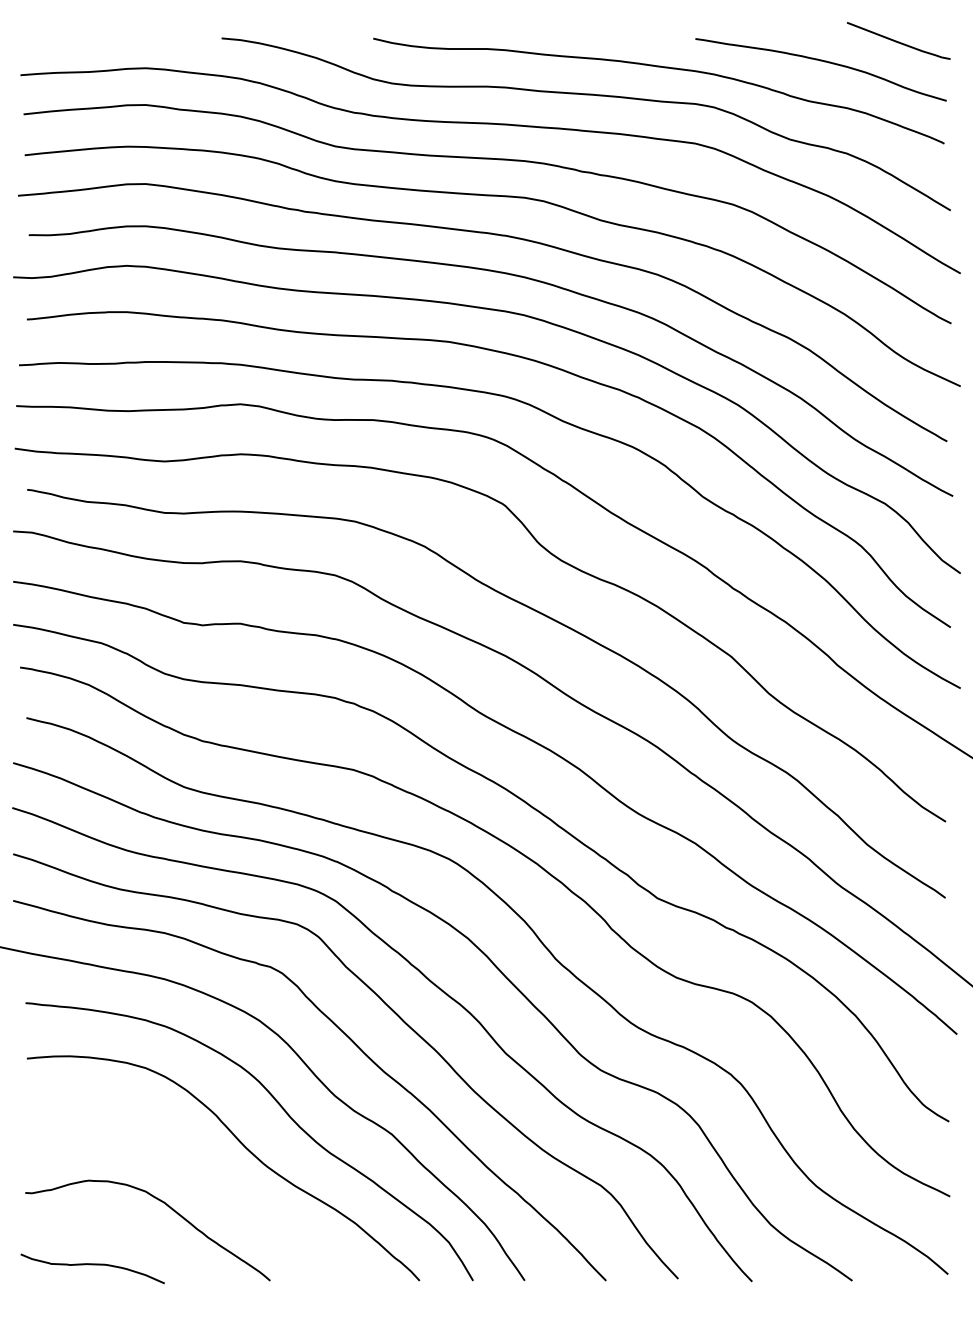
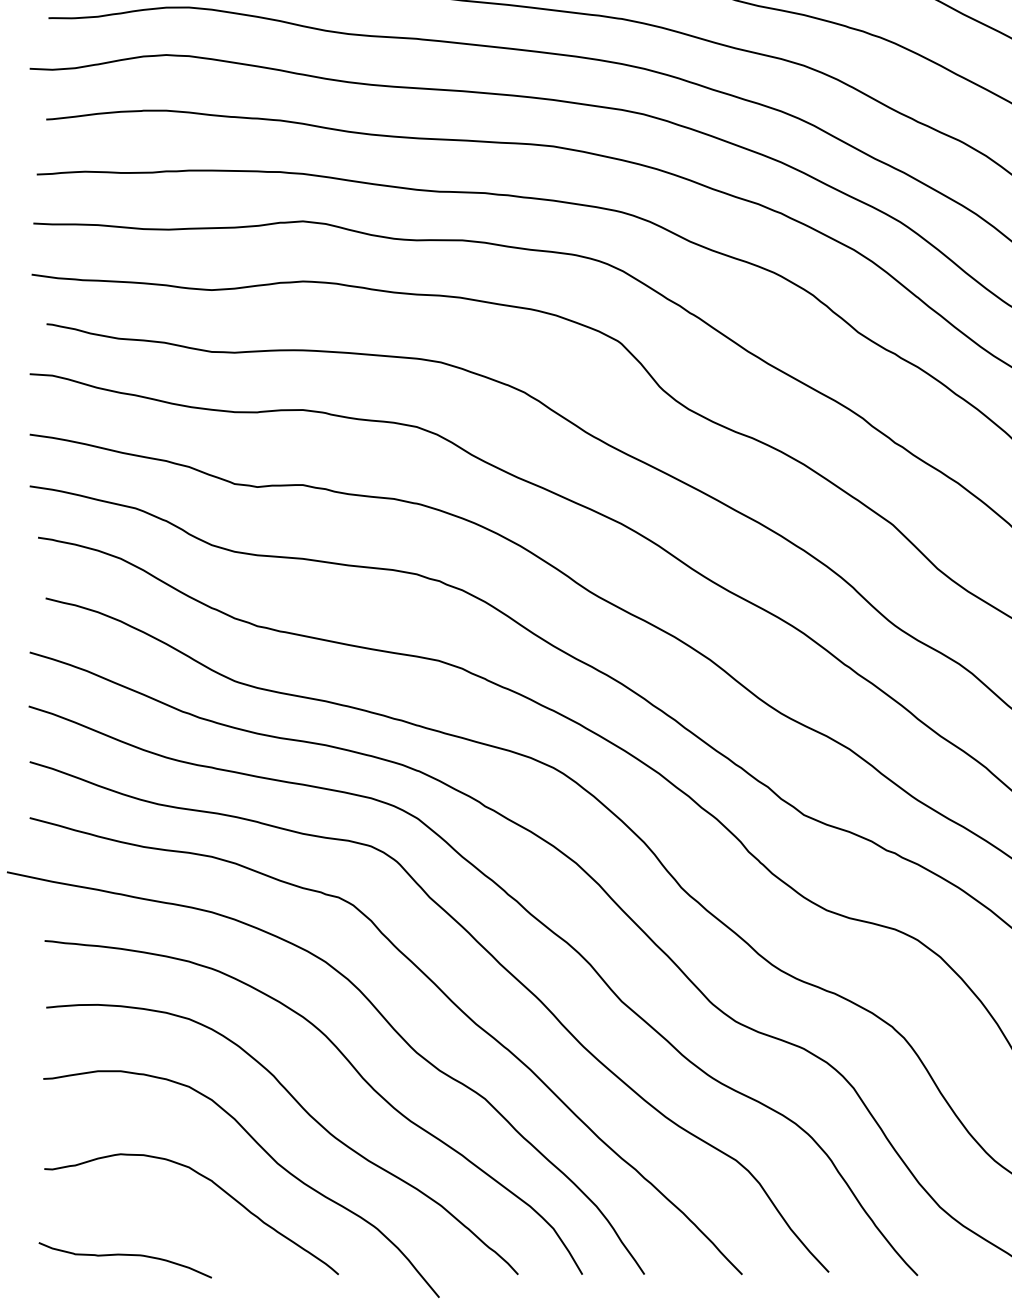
curve: (212, 1182) -> (269, 1156), added

